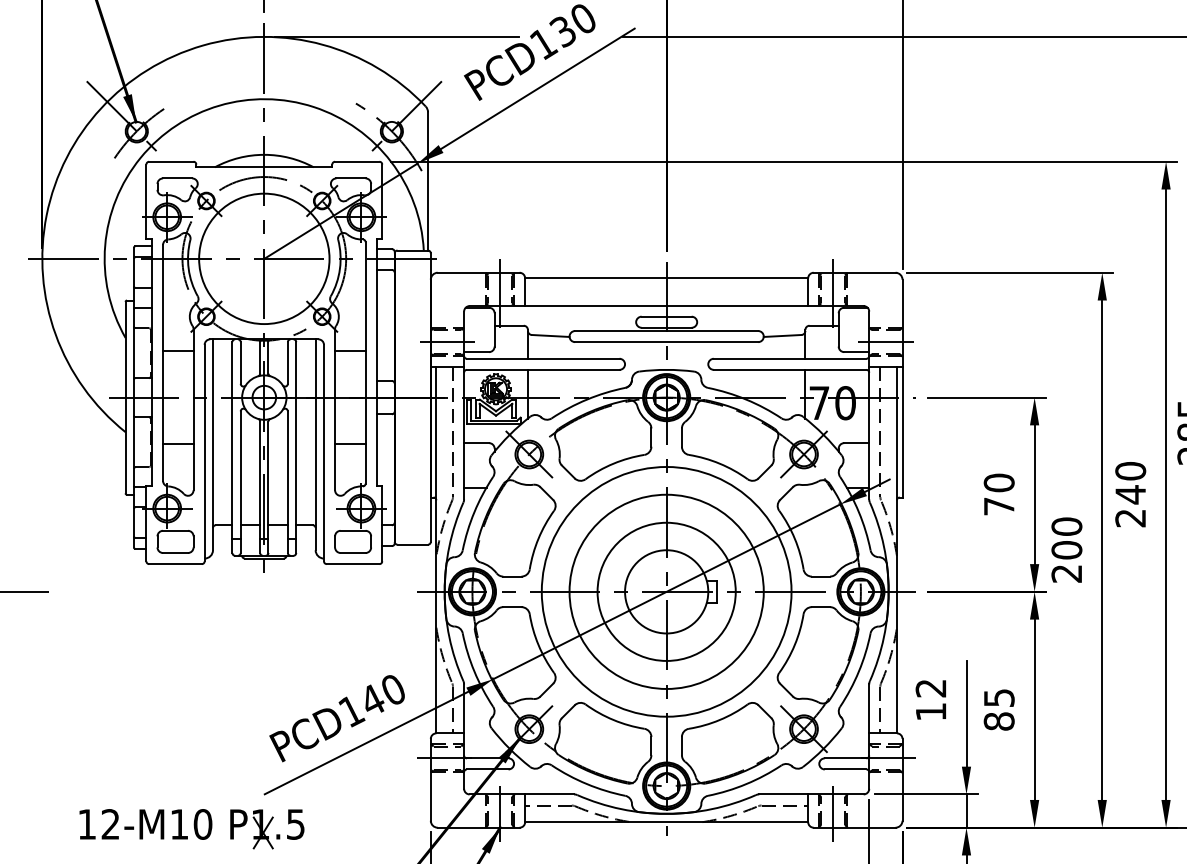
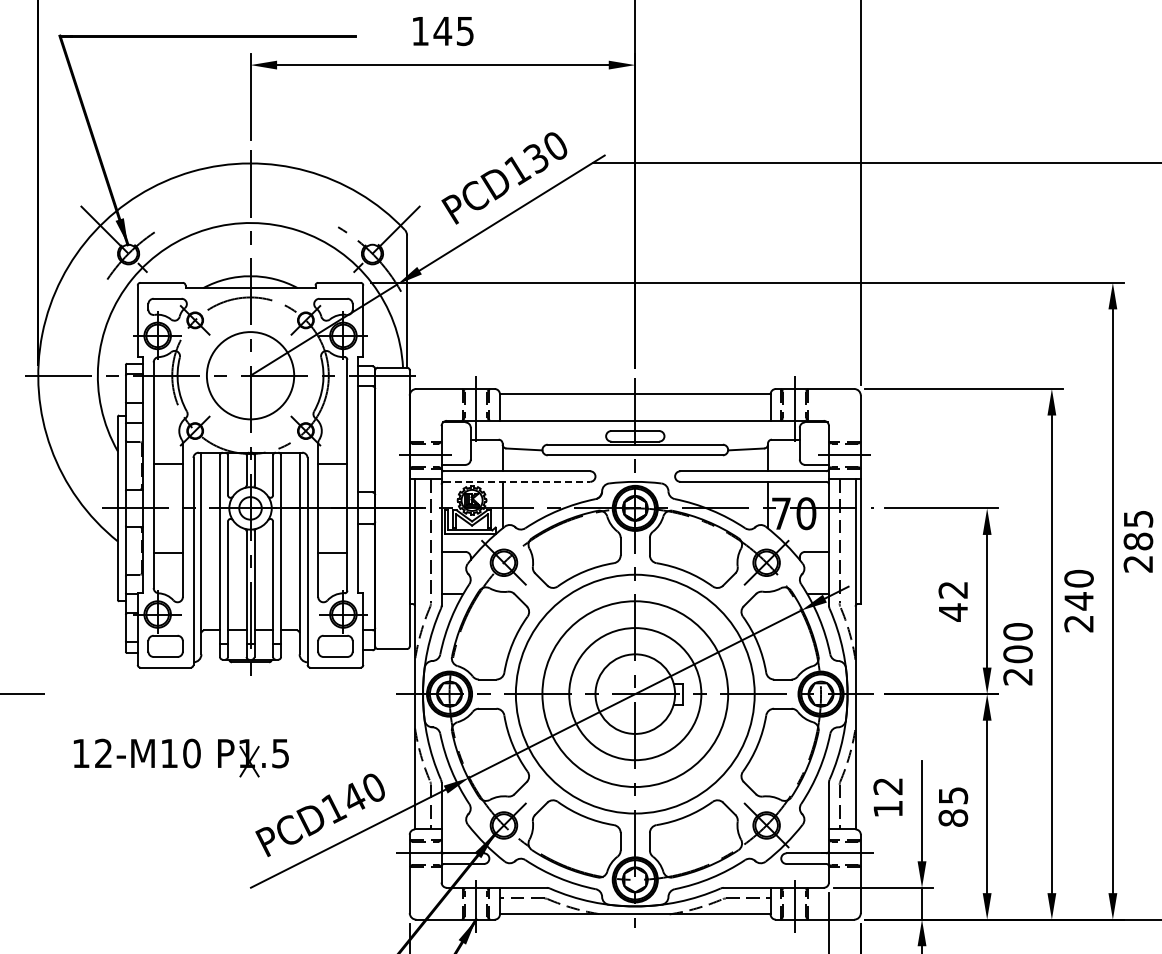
line: (397, 36) -> (377, 163), removed
circle: (264, 258) -> (250, 375), size x0.7
line: (543, 369) -> (517, 481), solid -> dashed
text: (999, 494) -> (953, 601), 70 -> 42
part: (191, 828) -> (180, 757), moved

